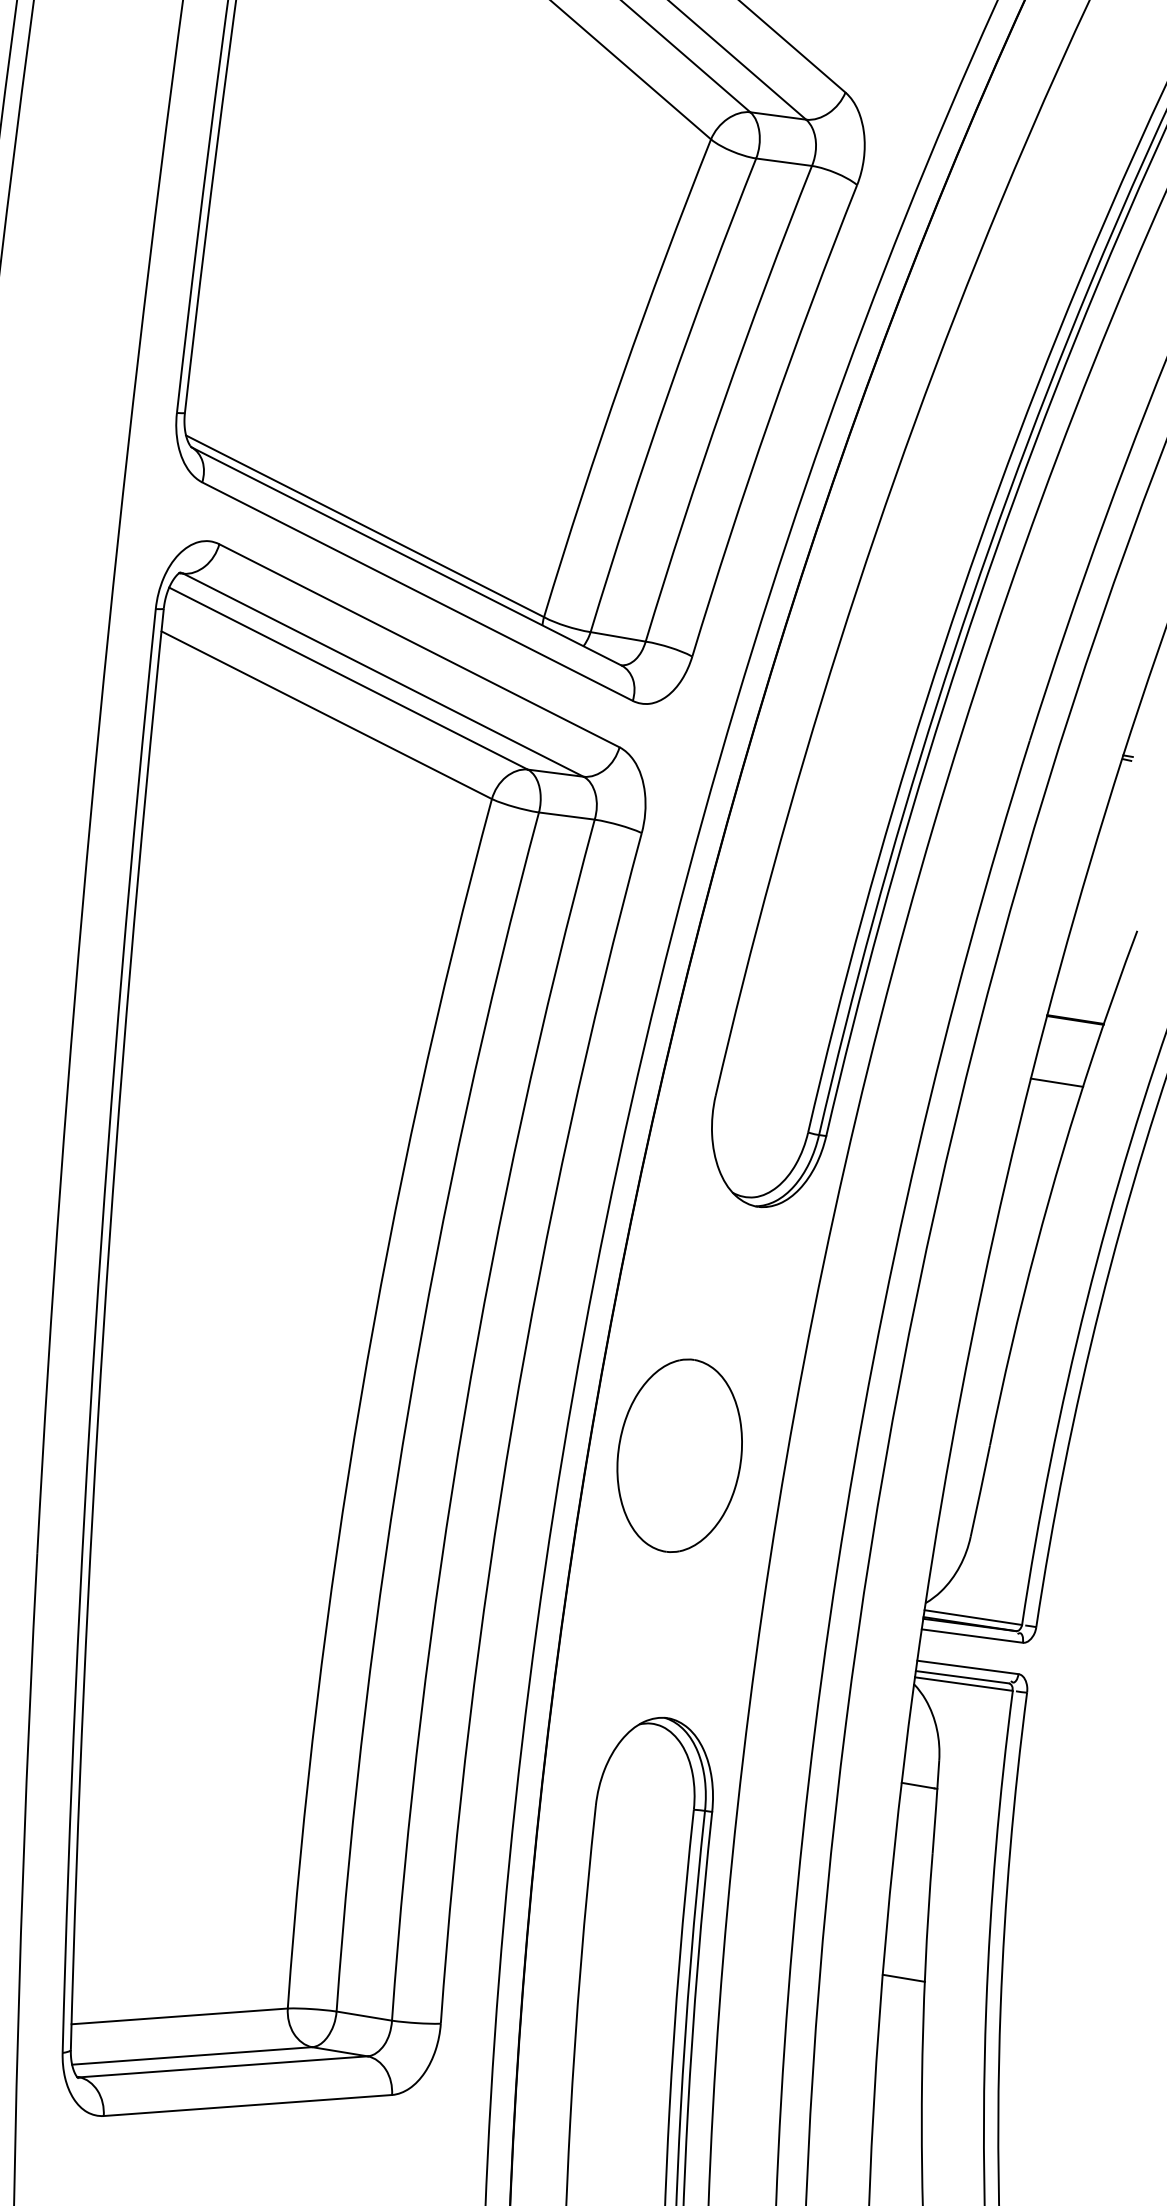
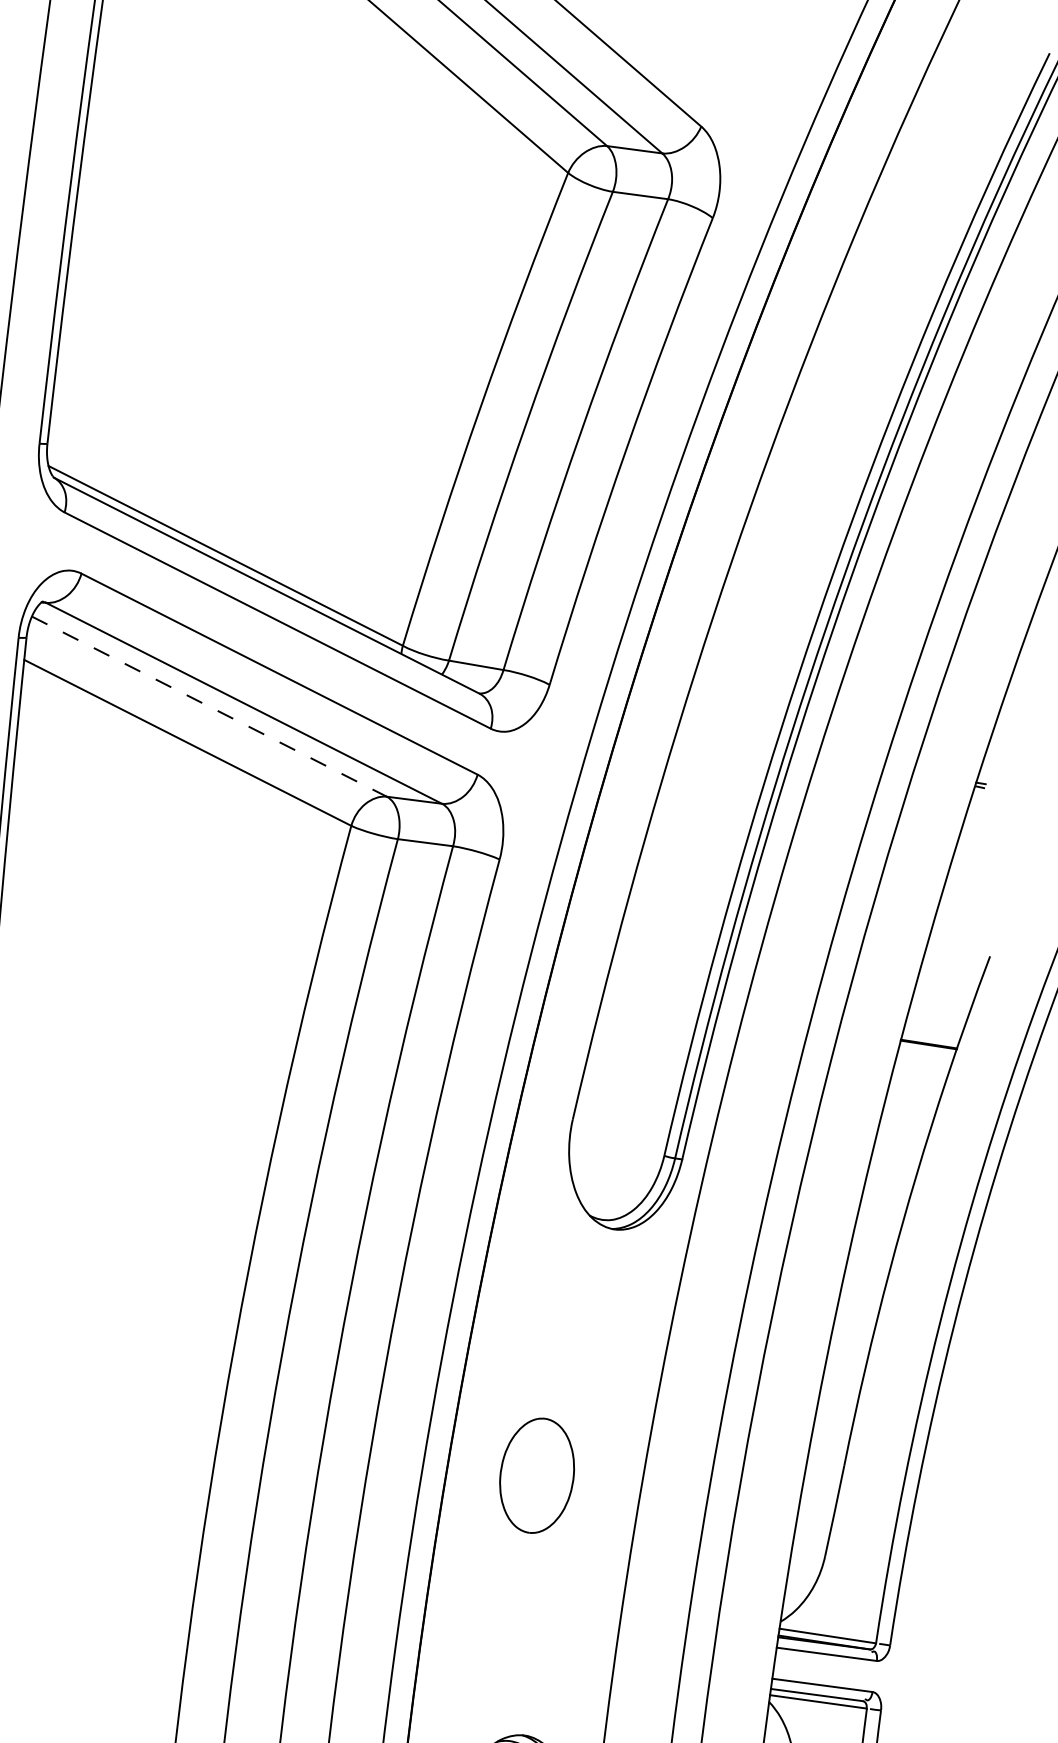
line: (349, 678) -> (210, 706), solid -> dashed
line: (1056, 1082) -> (910, 1106), removed
part: (679, 1455) -> (536, 1475), size x0.6

